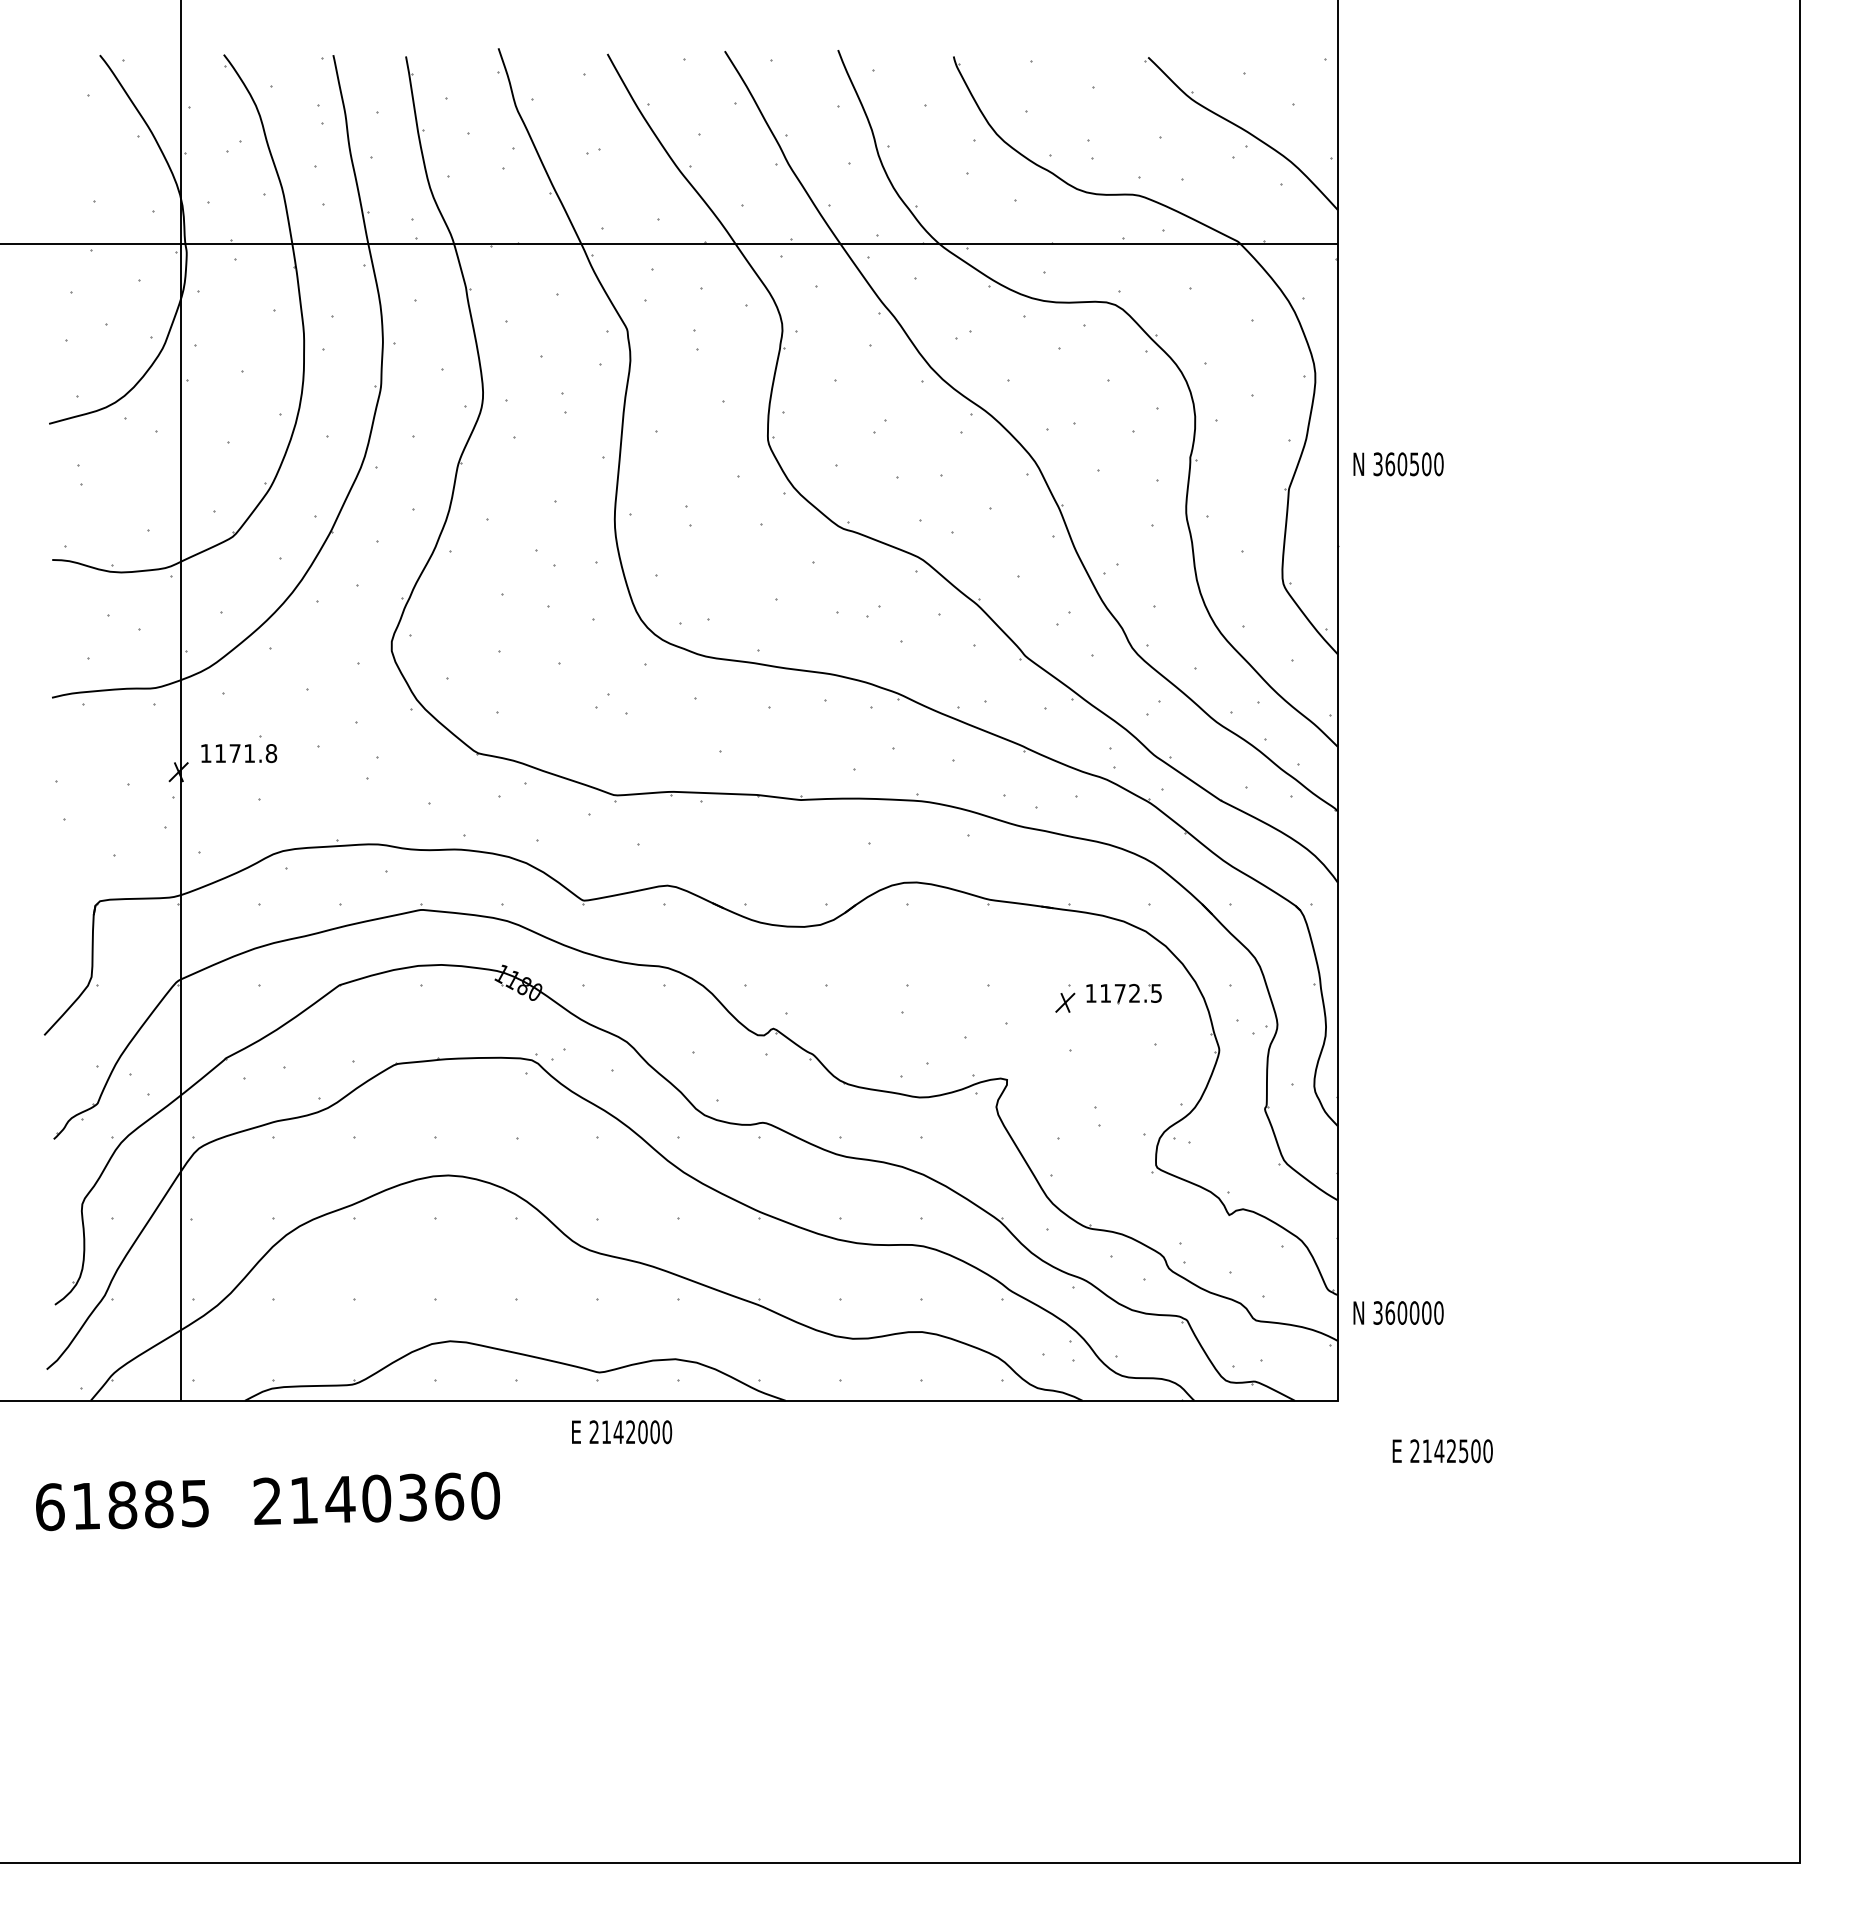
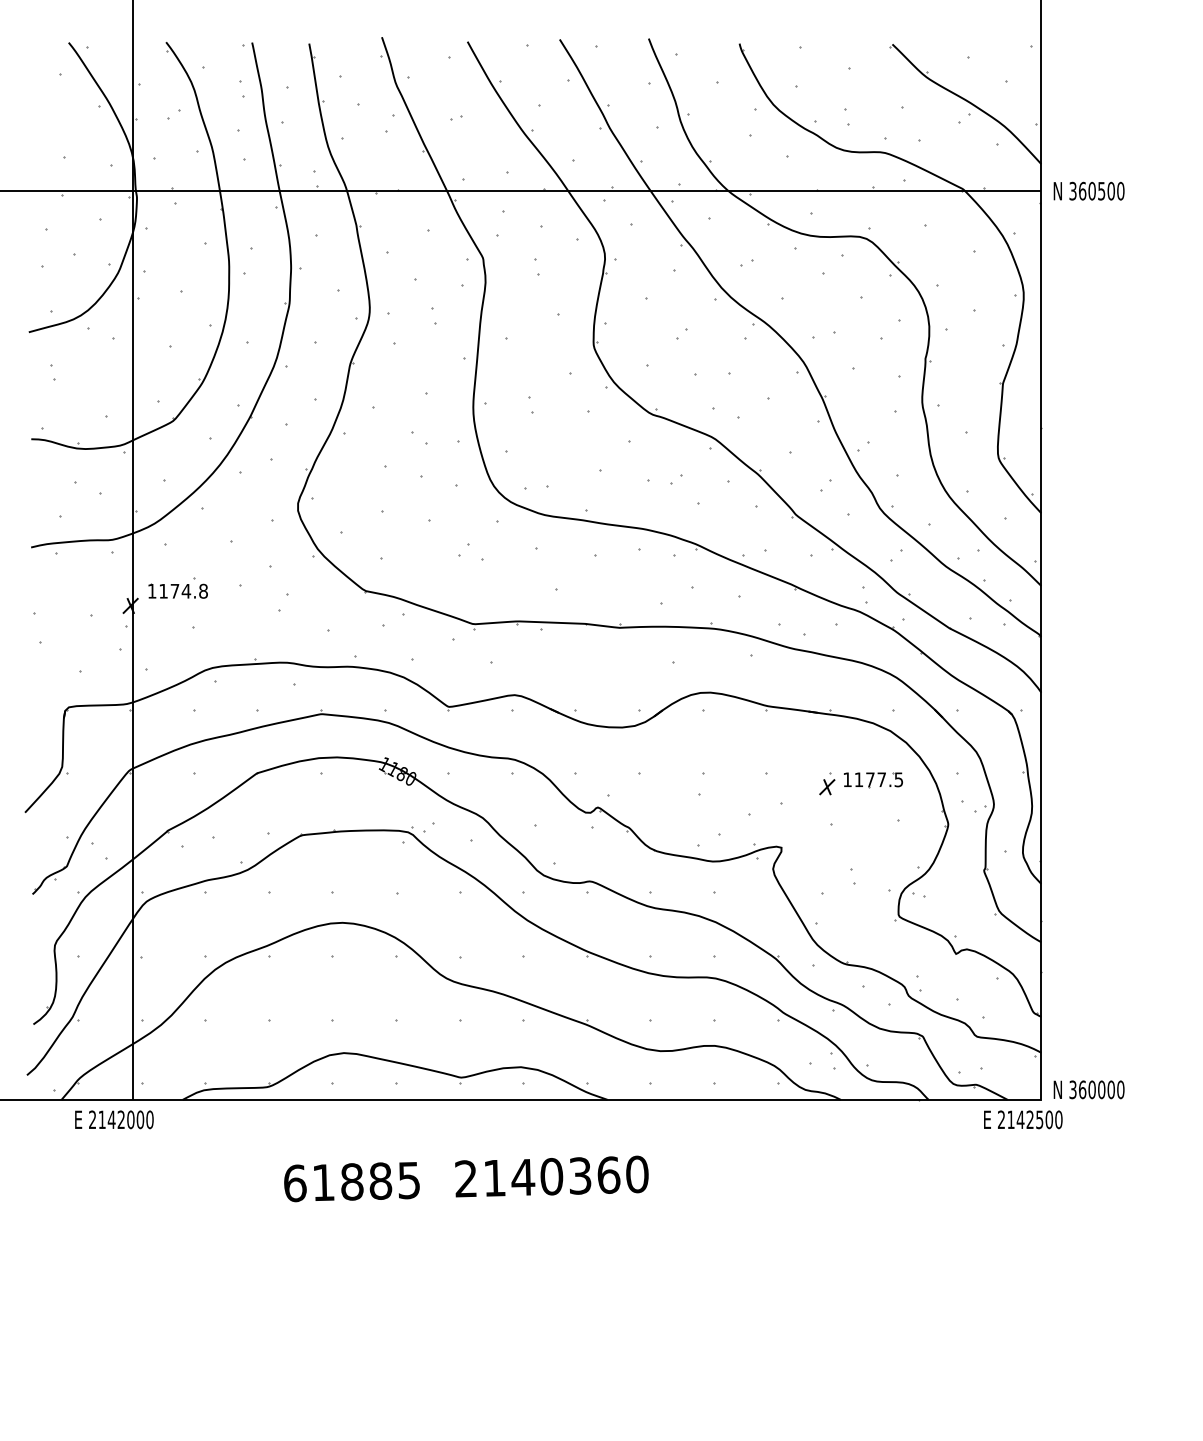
text: (1398, 464) -> (1089, 191), moved
text: (249, 753) -> (186, 591), 1171.8 -> 1174.8
text: (1134, 993) -> (881, 779), 1172.5 -> 1177.5
text: (1398, 1312) -> (1089, 1089), moved
text: (622, 1432) -> (114, 1120), moved
text: (1442, 1451) -> (1023, 1120), moved
text: (267, 1501) -> (466, 1178), moved

